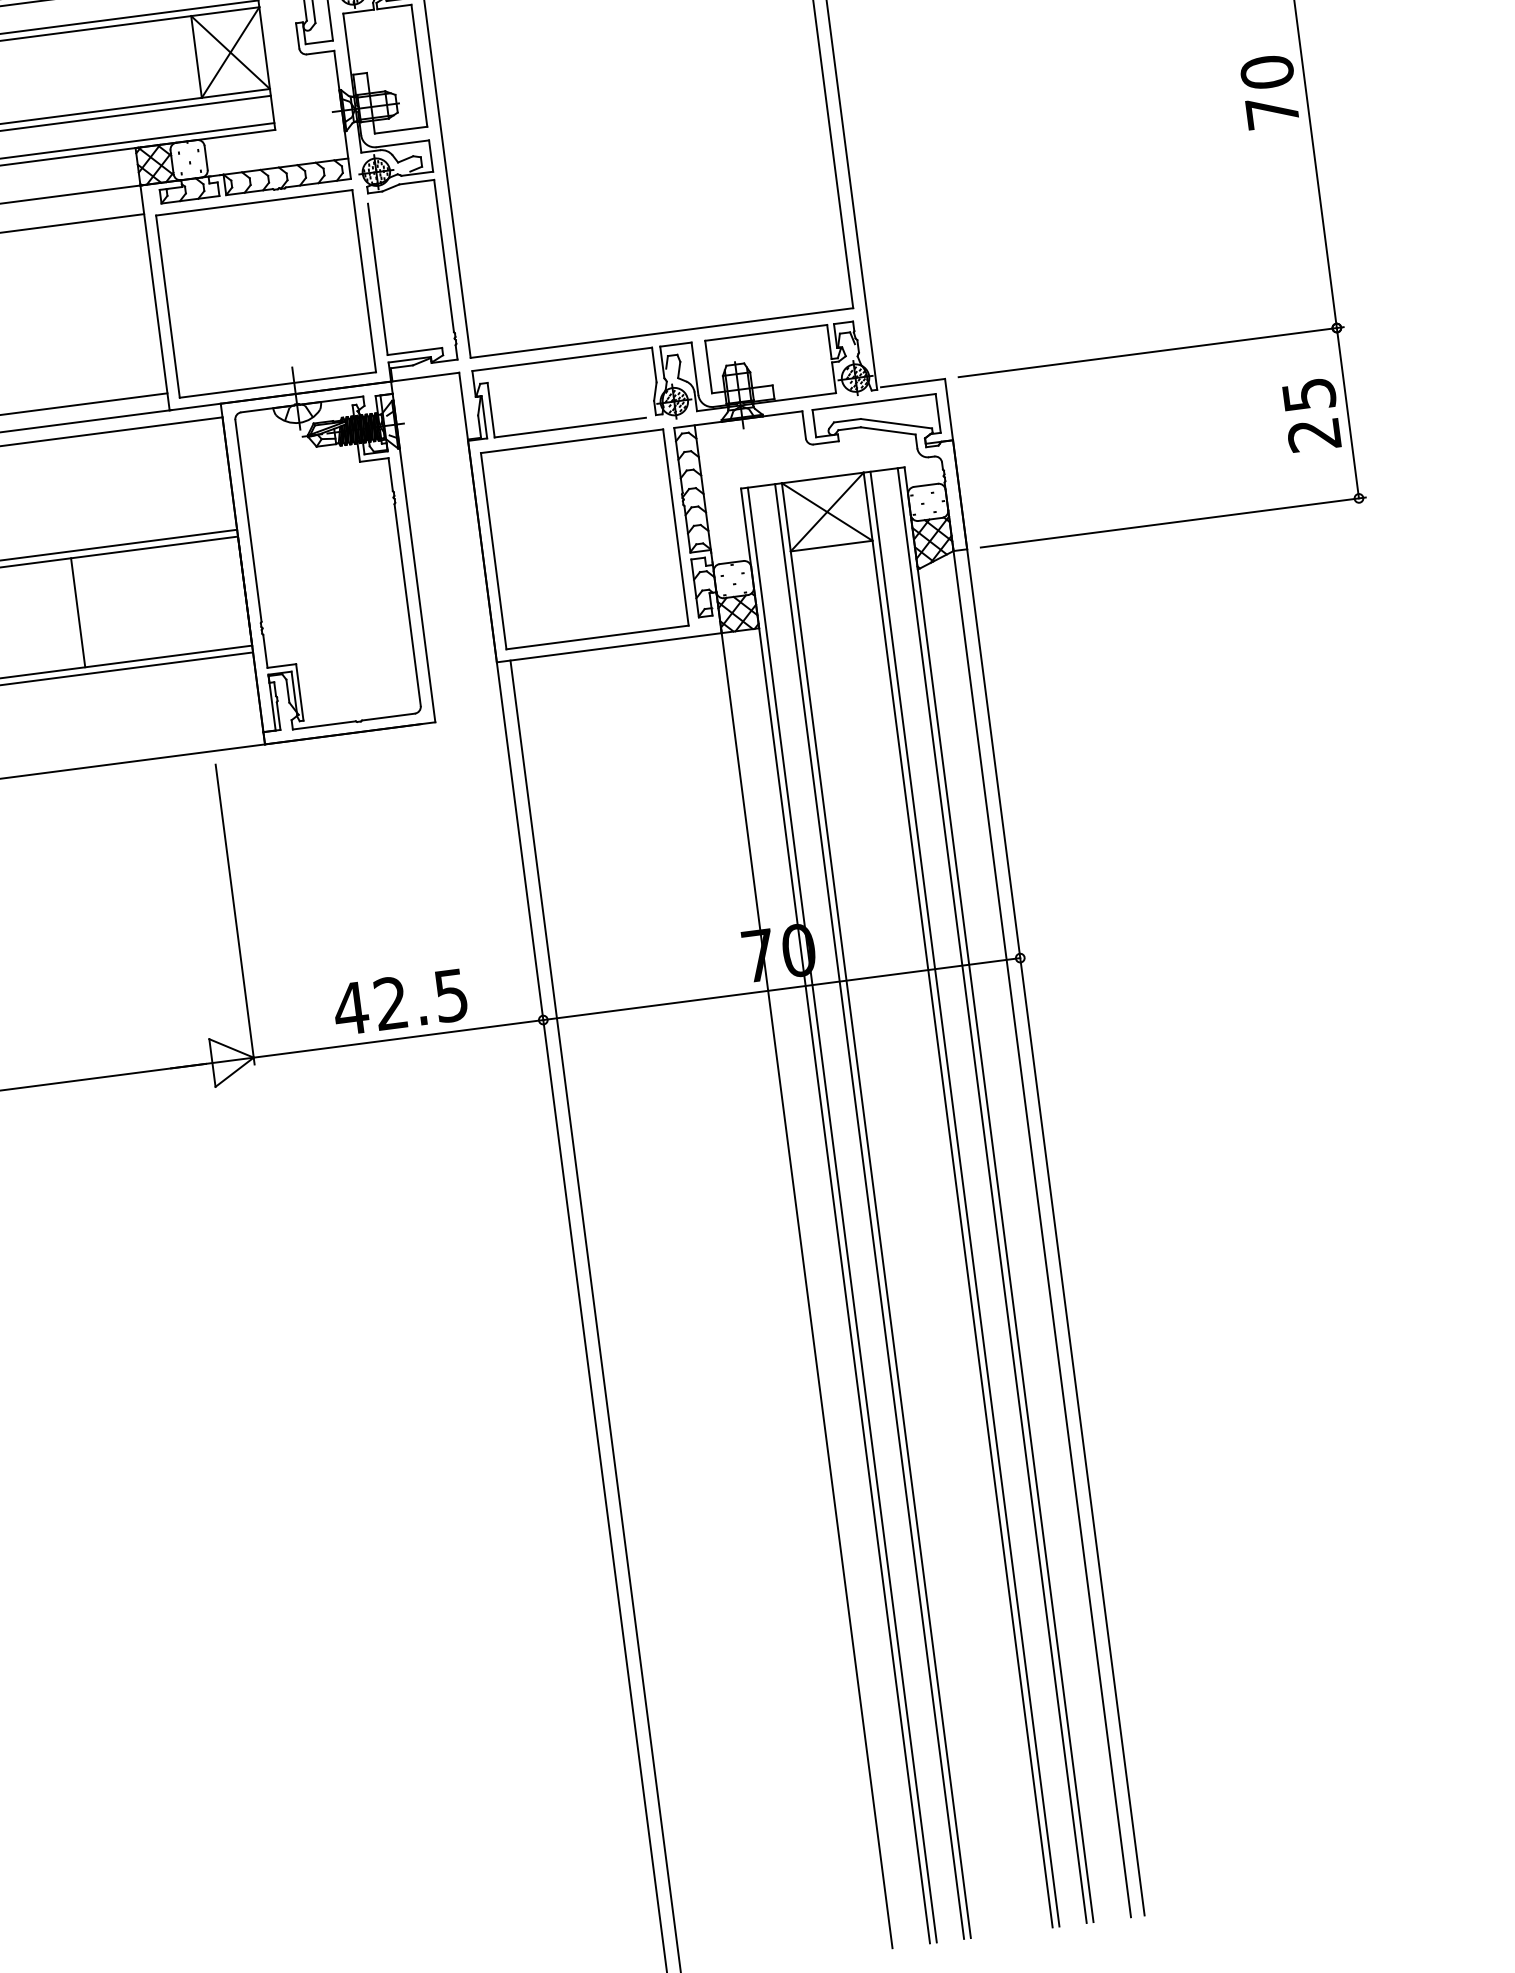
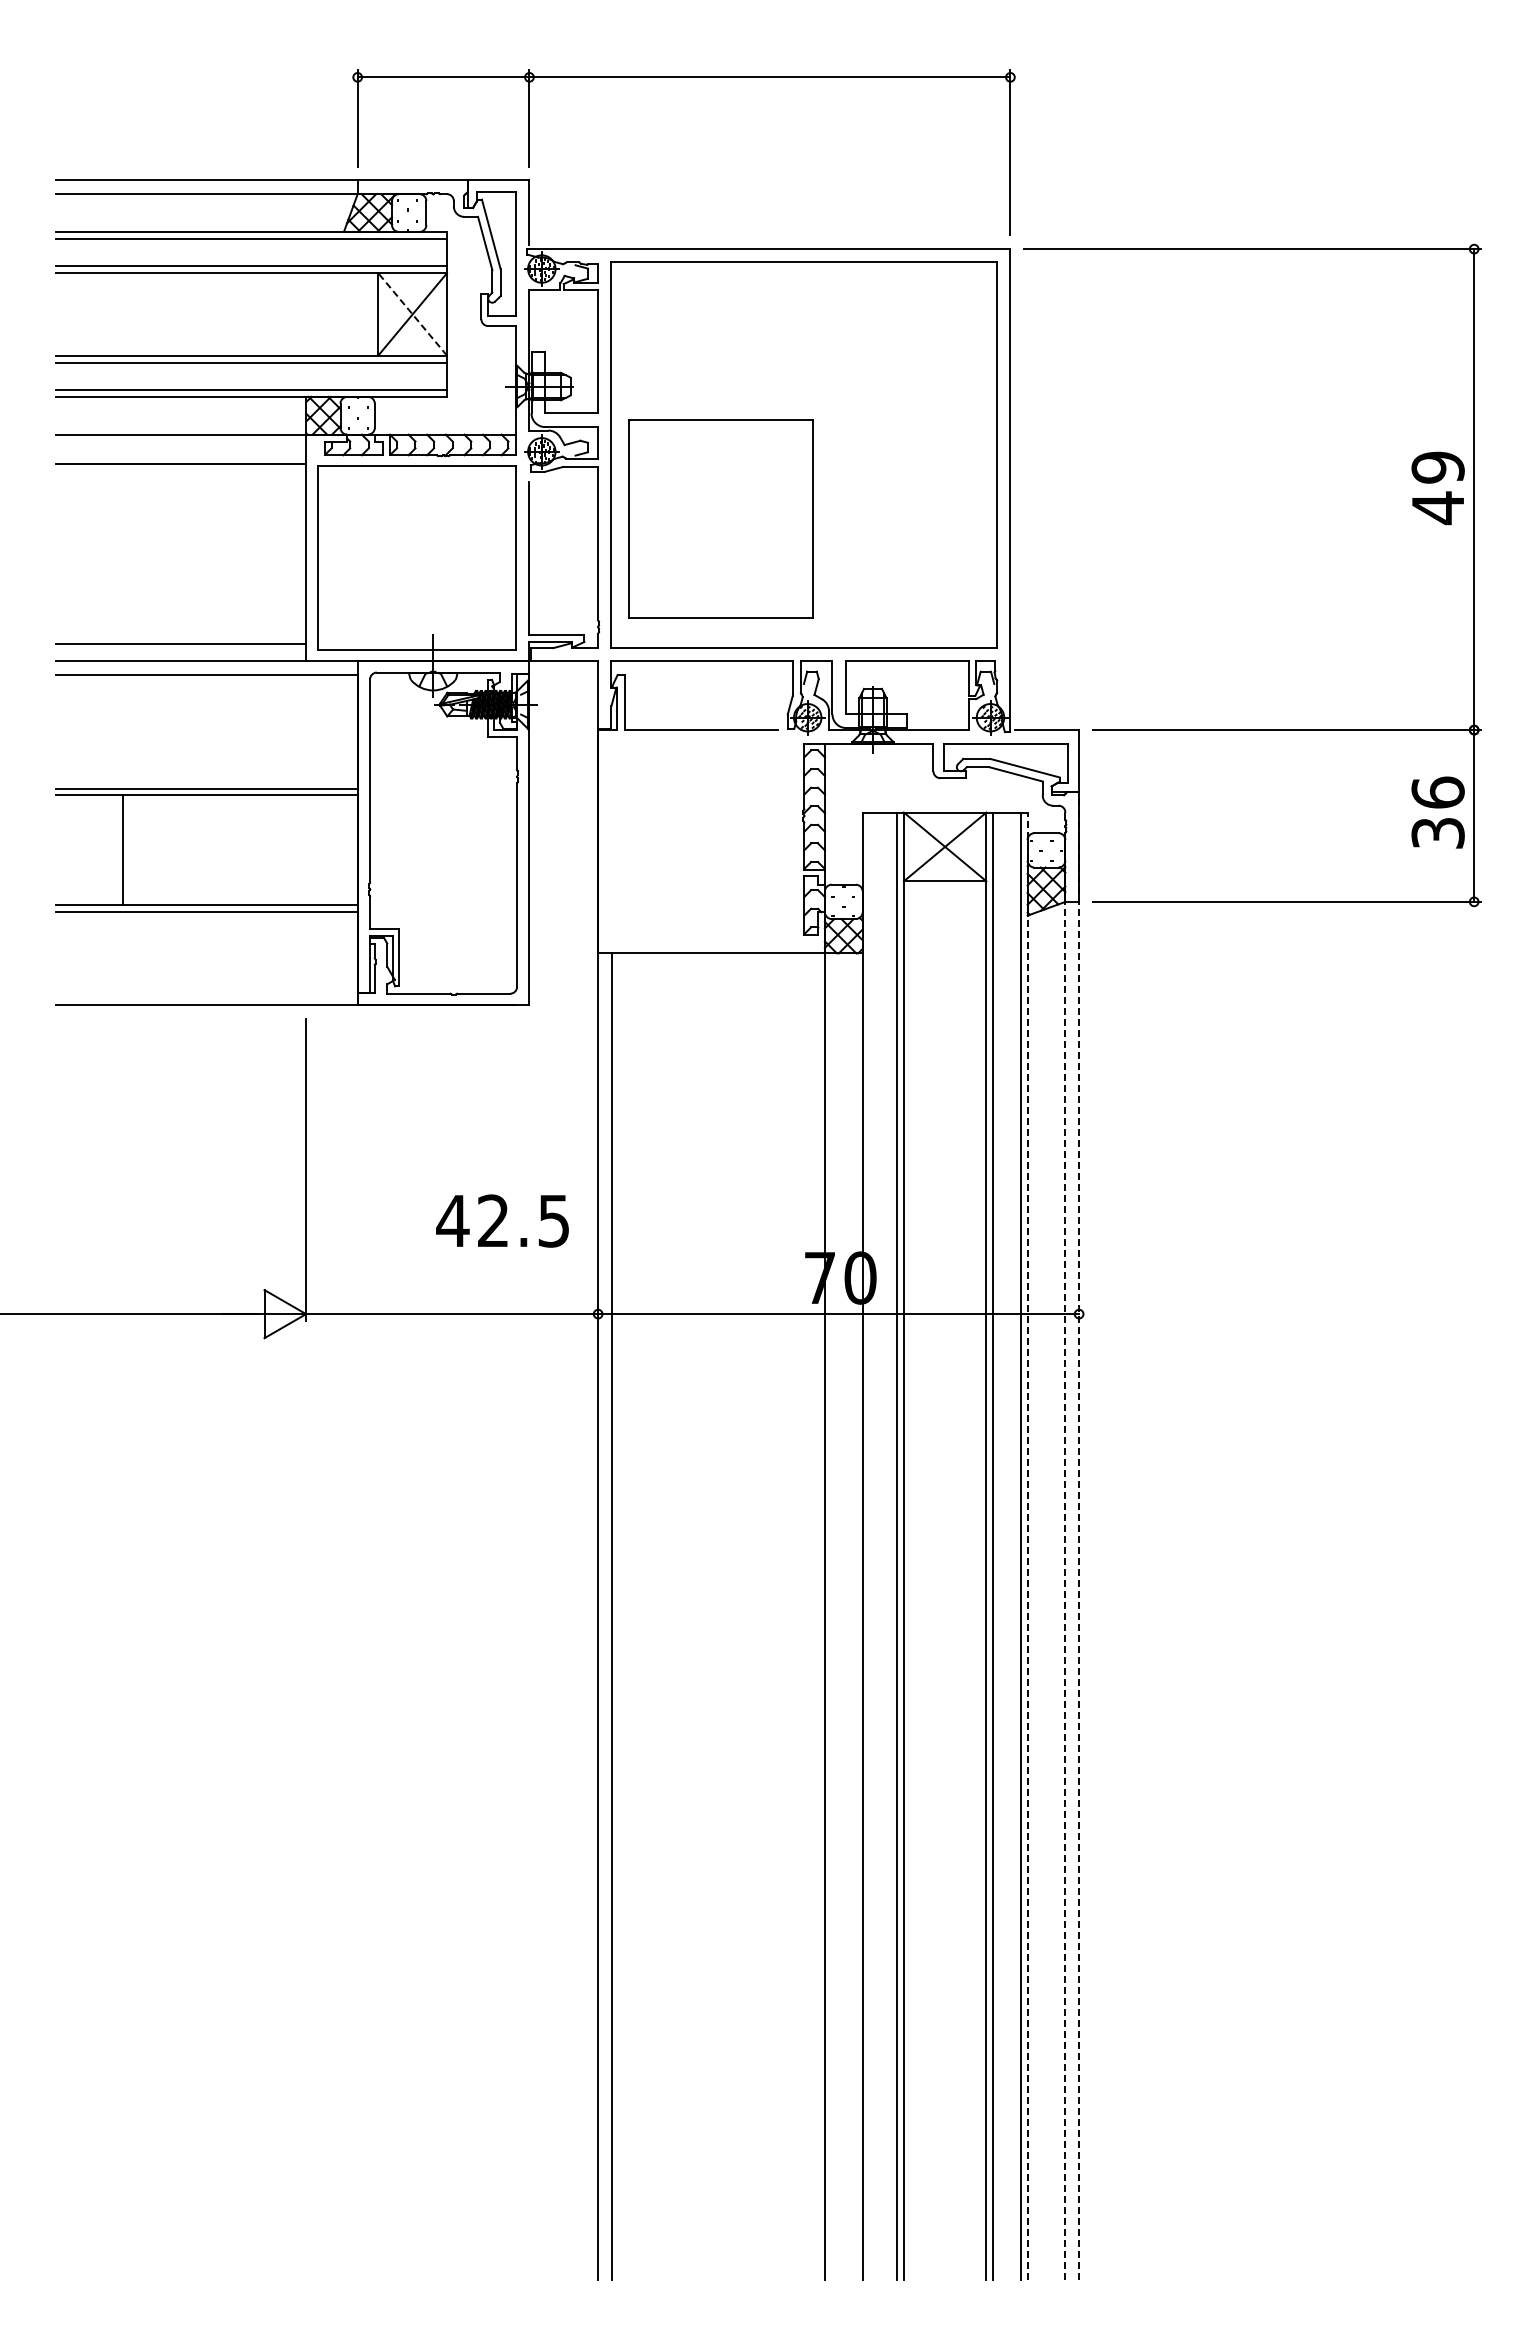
line: (230, 52) -> (412, 314), solid -> dashed
text: (1269, 93) -> (1437, 488), 70 -> 49
text: (1311, 414) -> (1437, 812), 25 -> 36
part: (584, 539) -> (720, 518), moved
line: (78, 612) -> (123, 850), moved
text: (400, 1001) -> (502, 1220), moved
line: (1049, 1178) -> (1079, 1536), solid -> dashed
line: (998, 1194) -> (1027, 1545), solid -> dashed
line: (842, 1214) -> (869, 1545), removed
line: (1042, 1231) -> (1065, 1588), solid -> dashed

